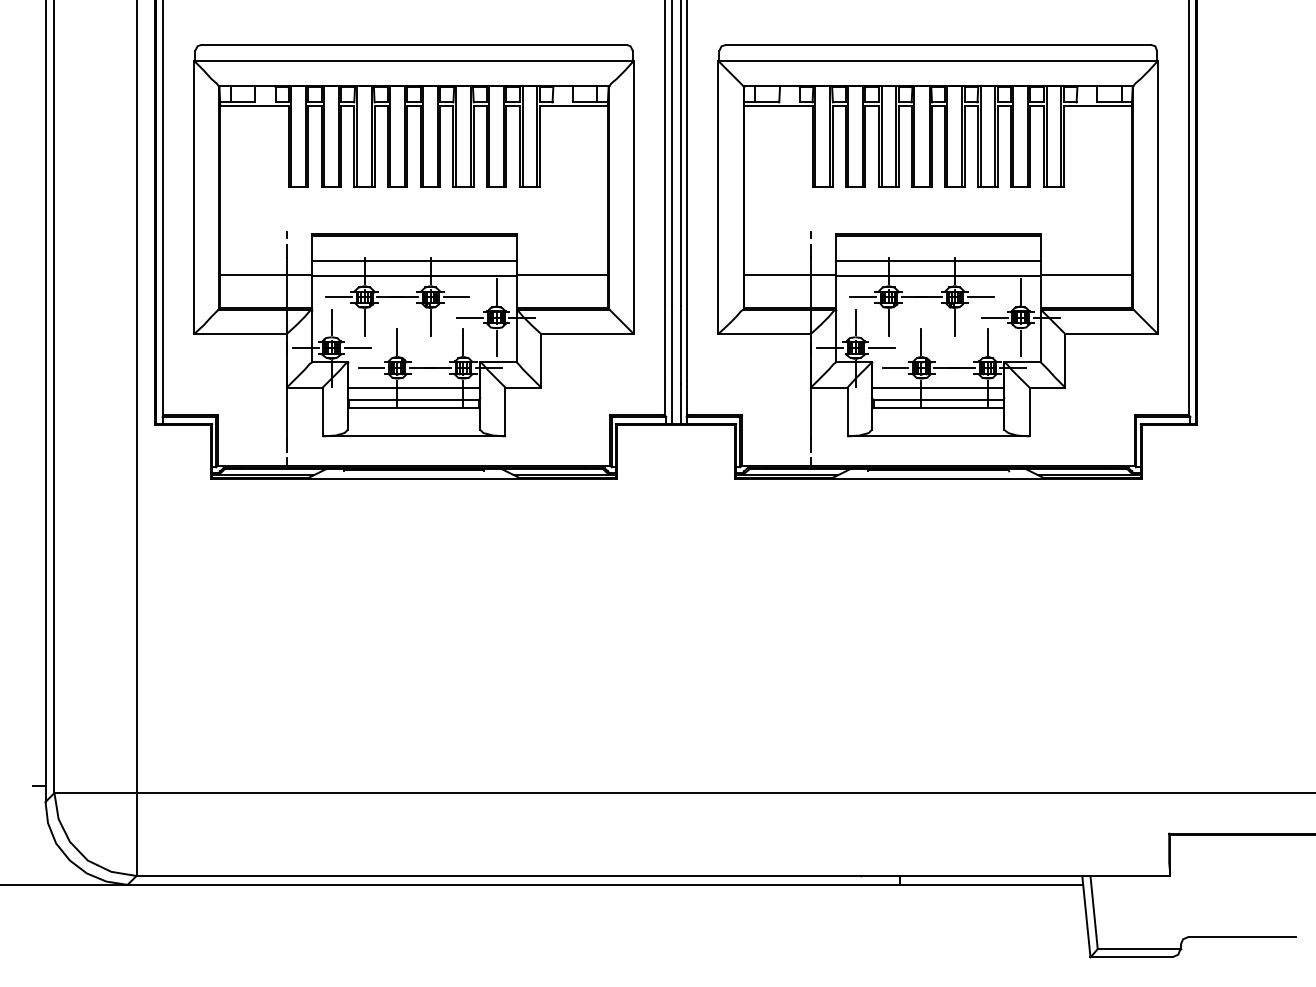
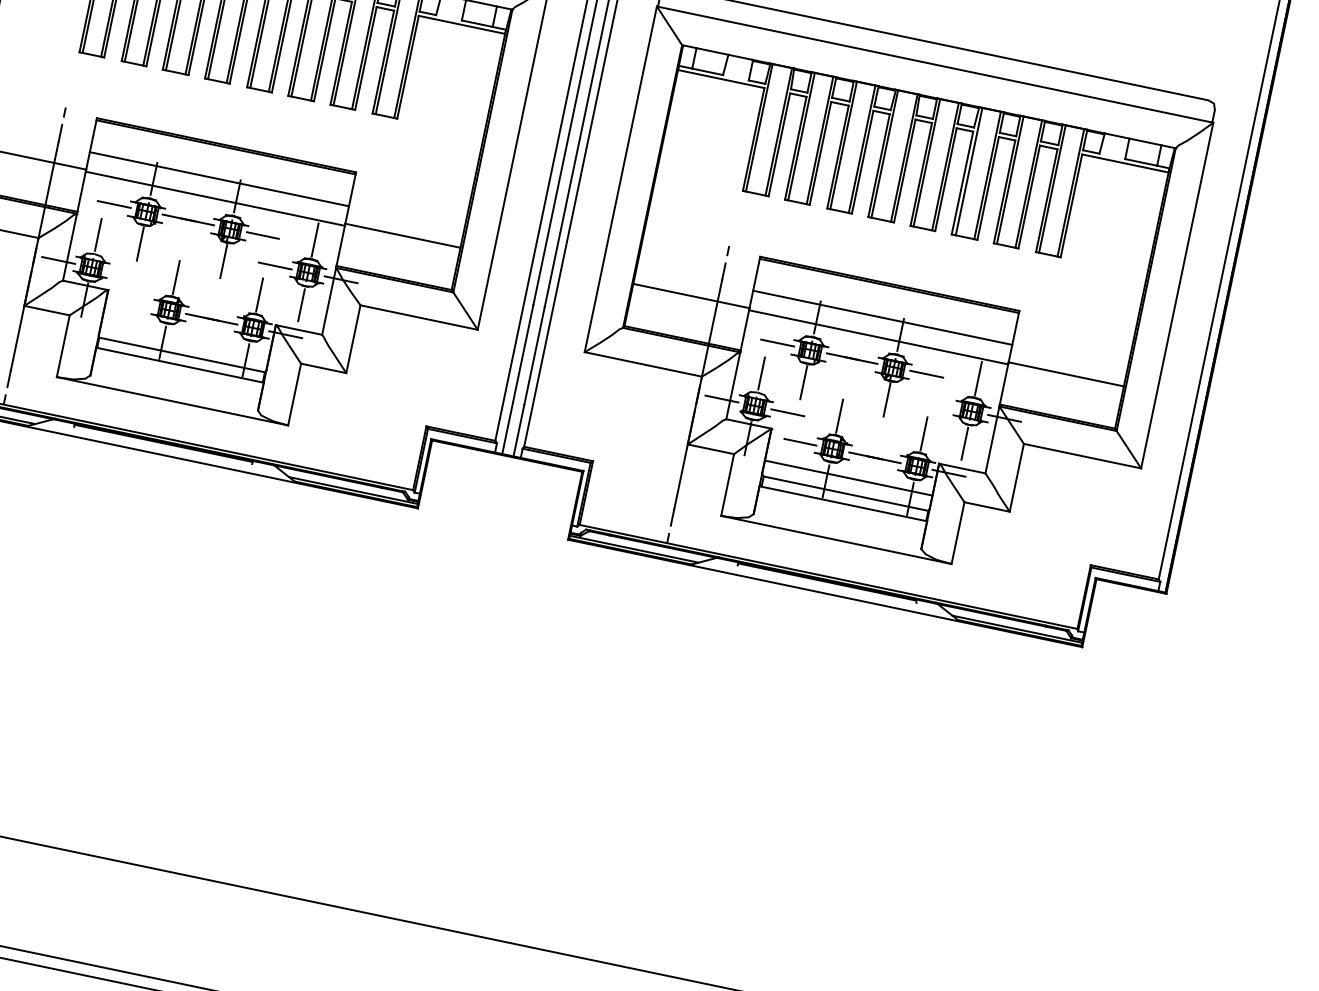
line: (994, 317) -> (938, 404), removed
line: (357, 347) -> (124, 273), removed
line: (371, 368) -> (136, 304), removed
line: (413, 387) -> (184, 339), removed

